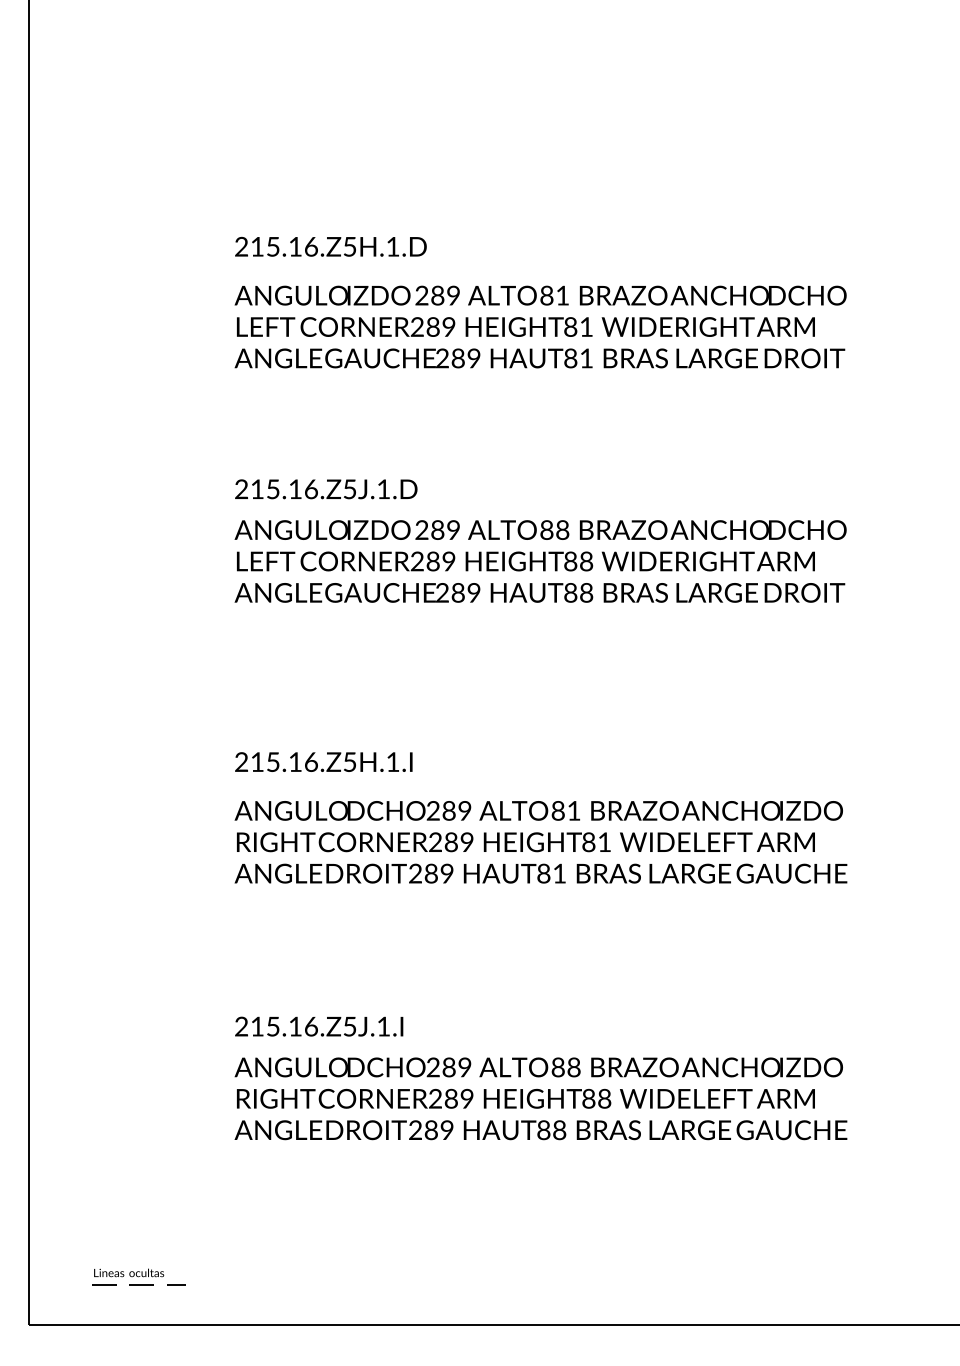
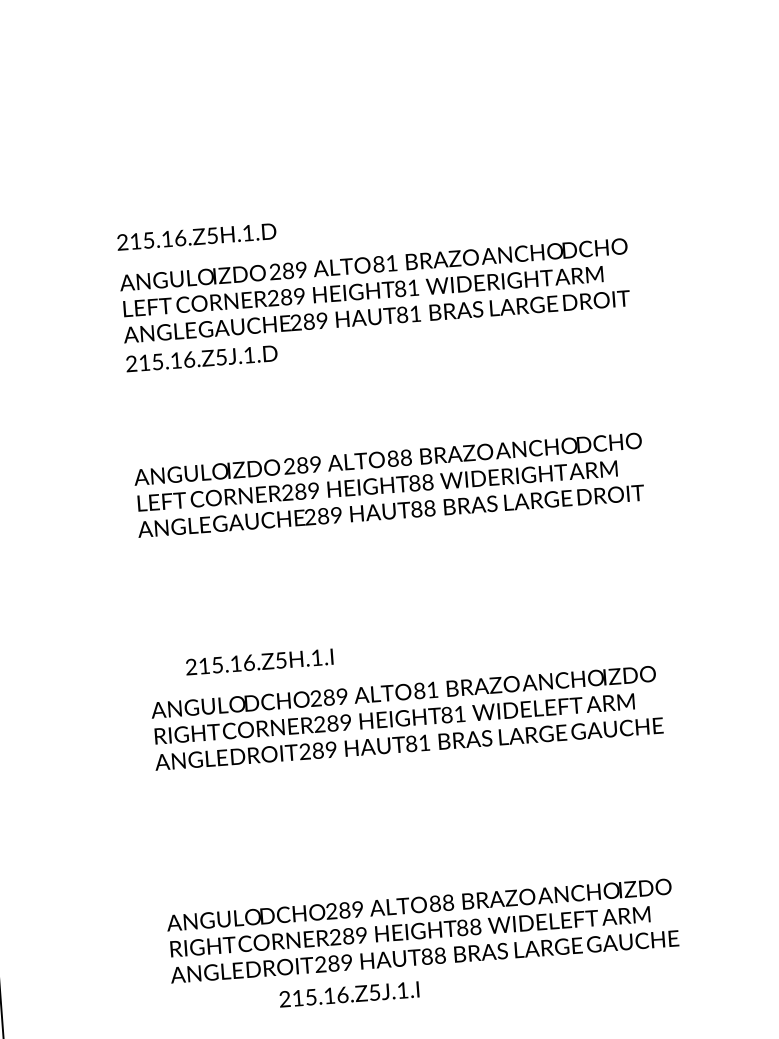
text: (326, 489) -> (202, 358), moved
text: (323, 761) -> (259, 661), moved
text: (319, 1026) -> (349, 994), moved

